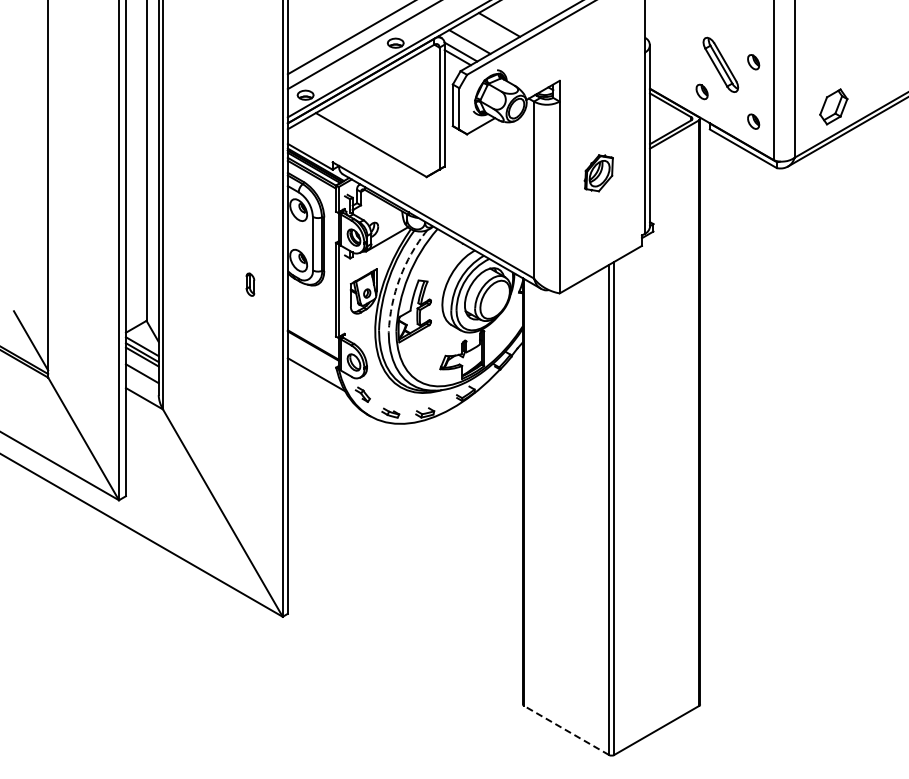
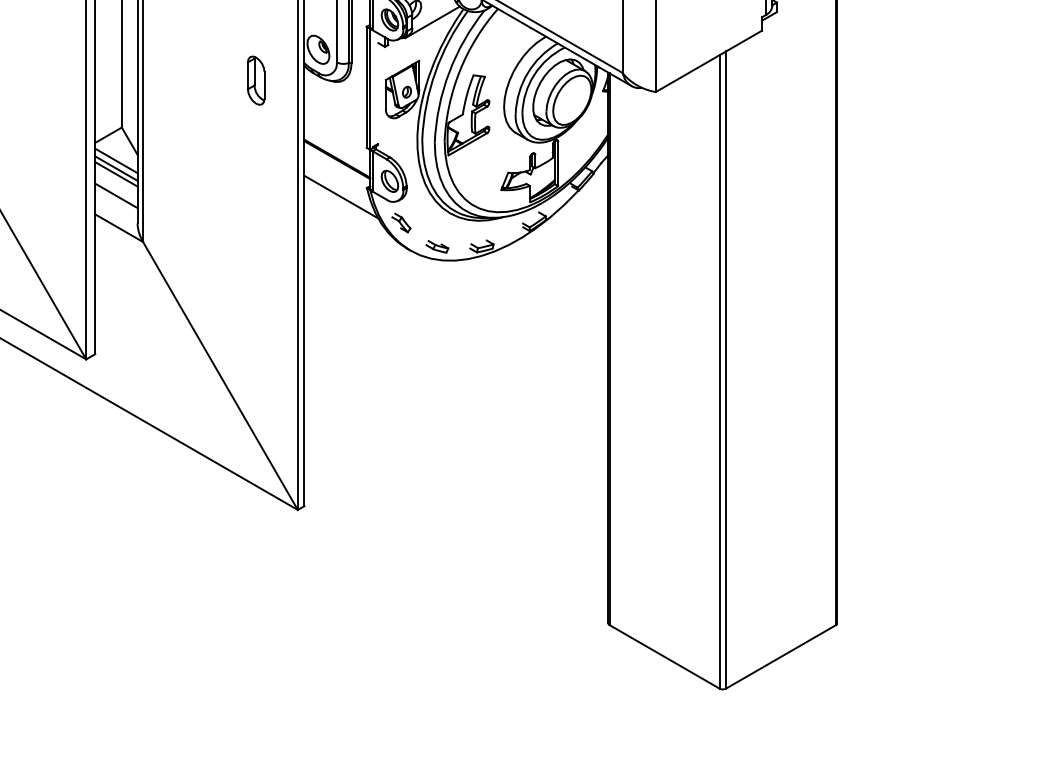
arc: (399, 278) -> (448, 72), dashed -> solid
part: (250, 284) -> (256, 80), size x1.67
line: (566, 730) -> (664, 656), dashed -> solid

